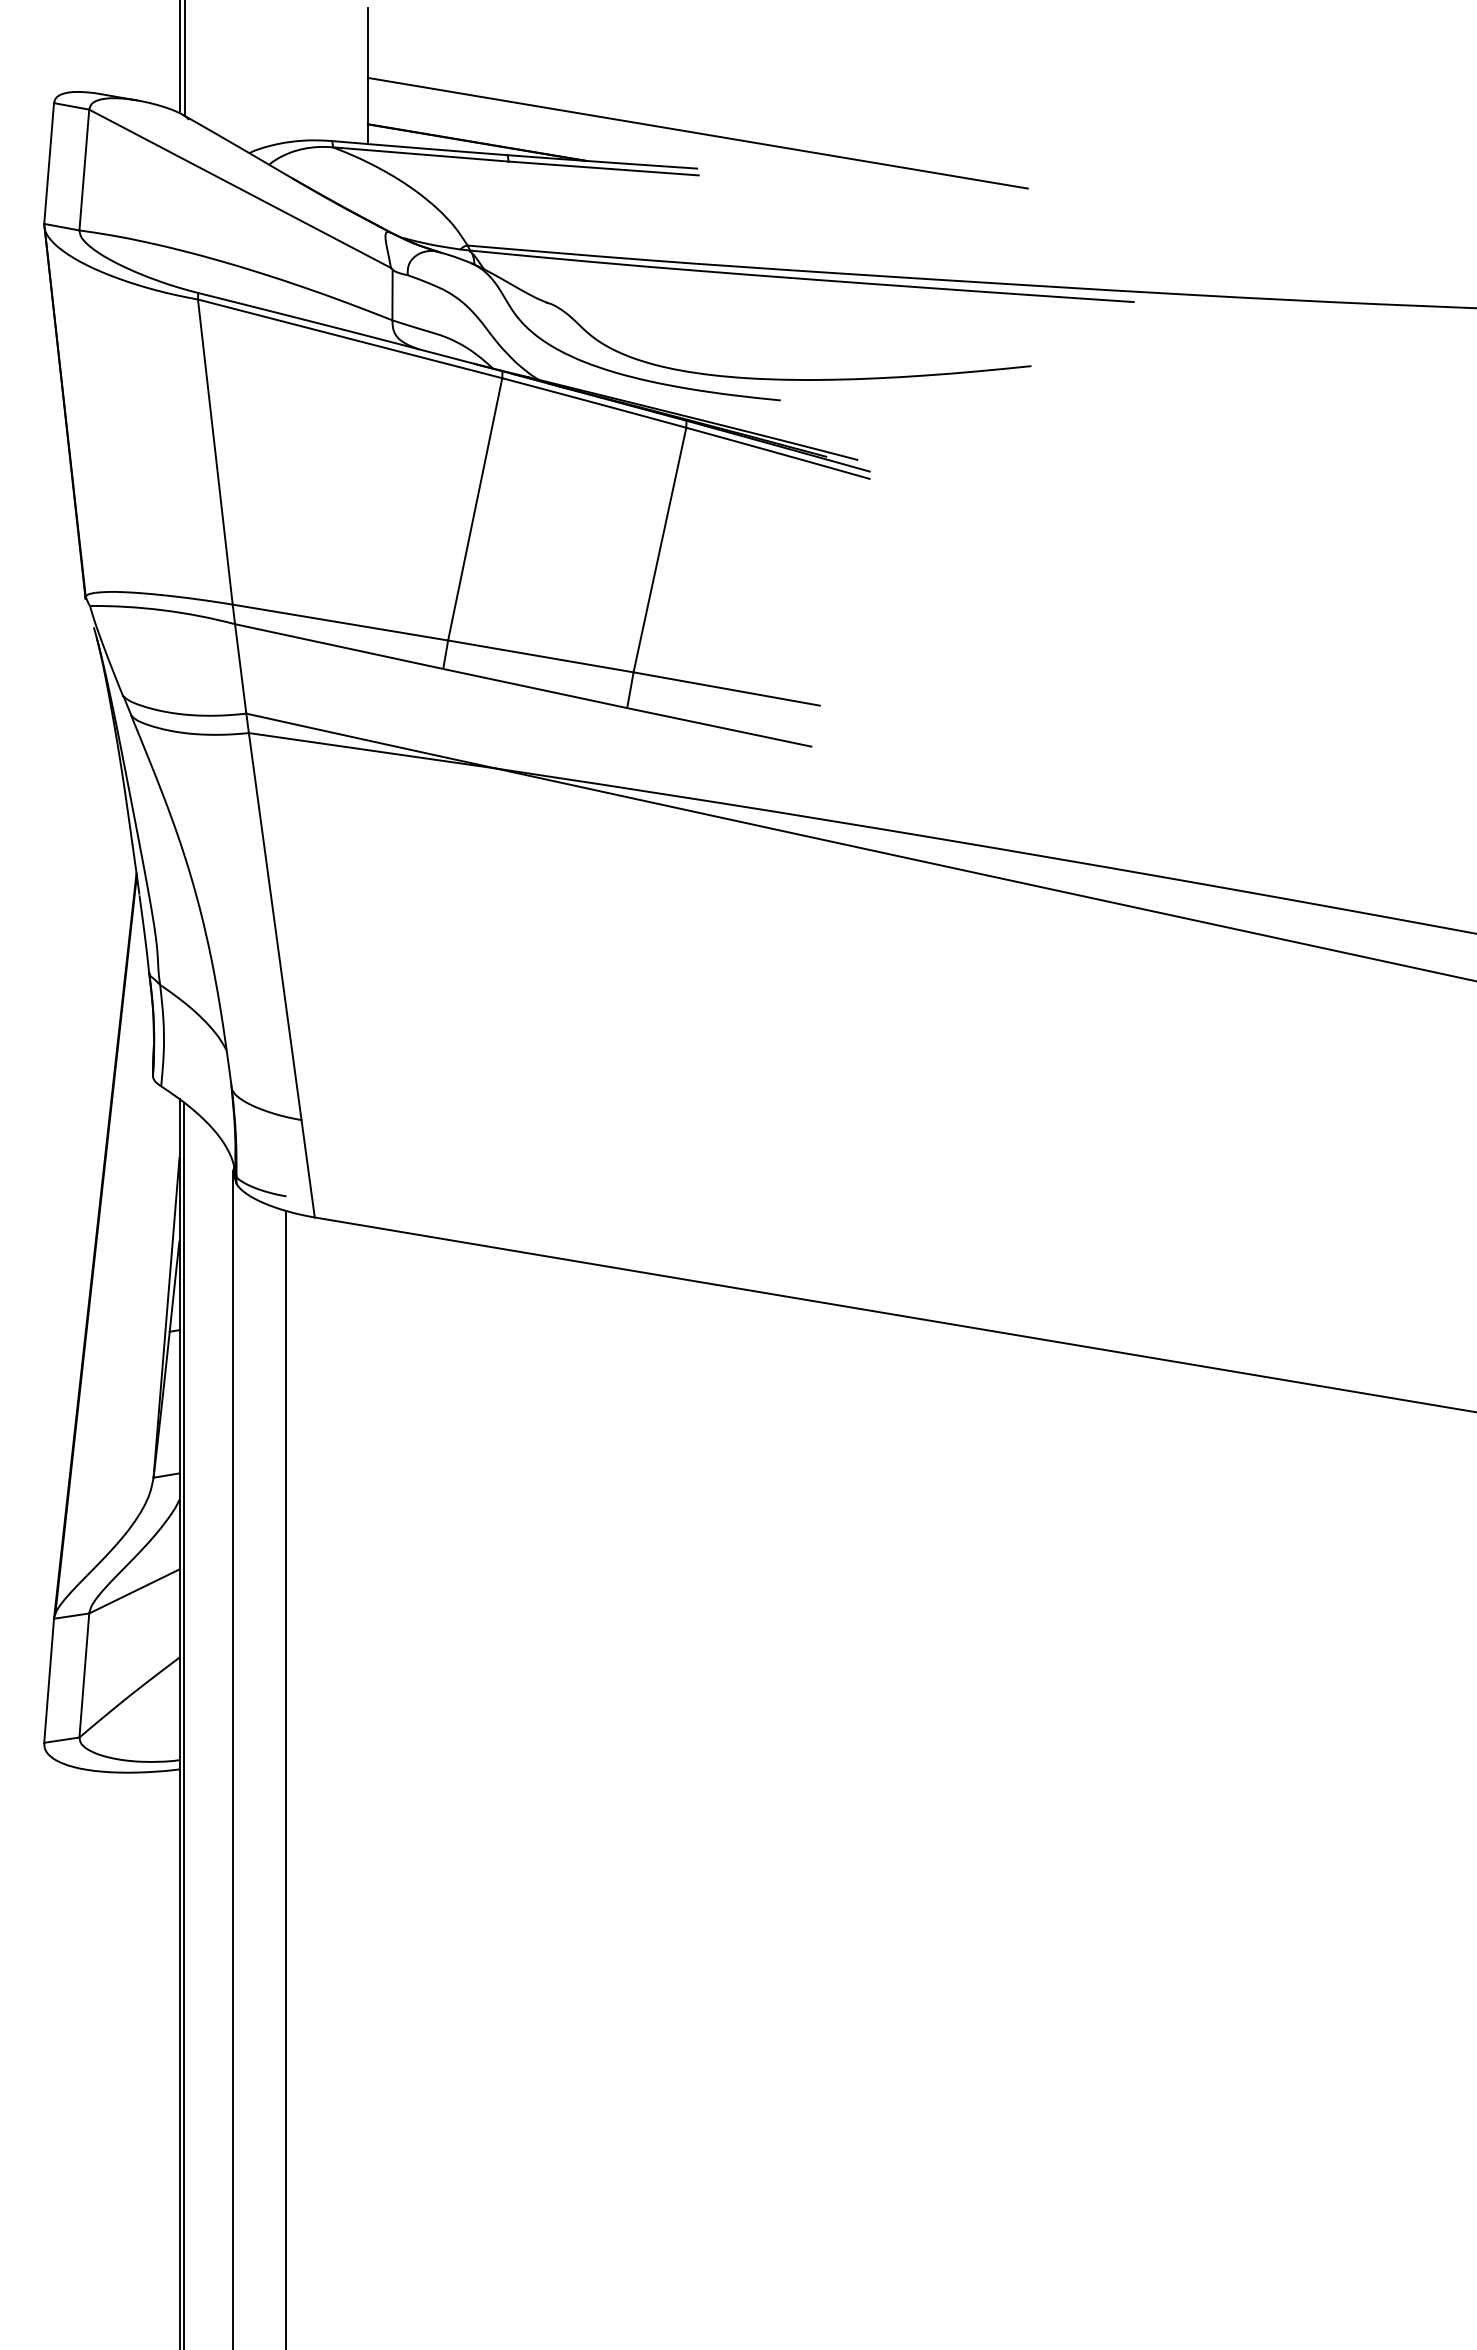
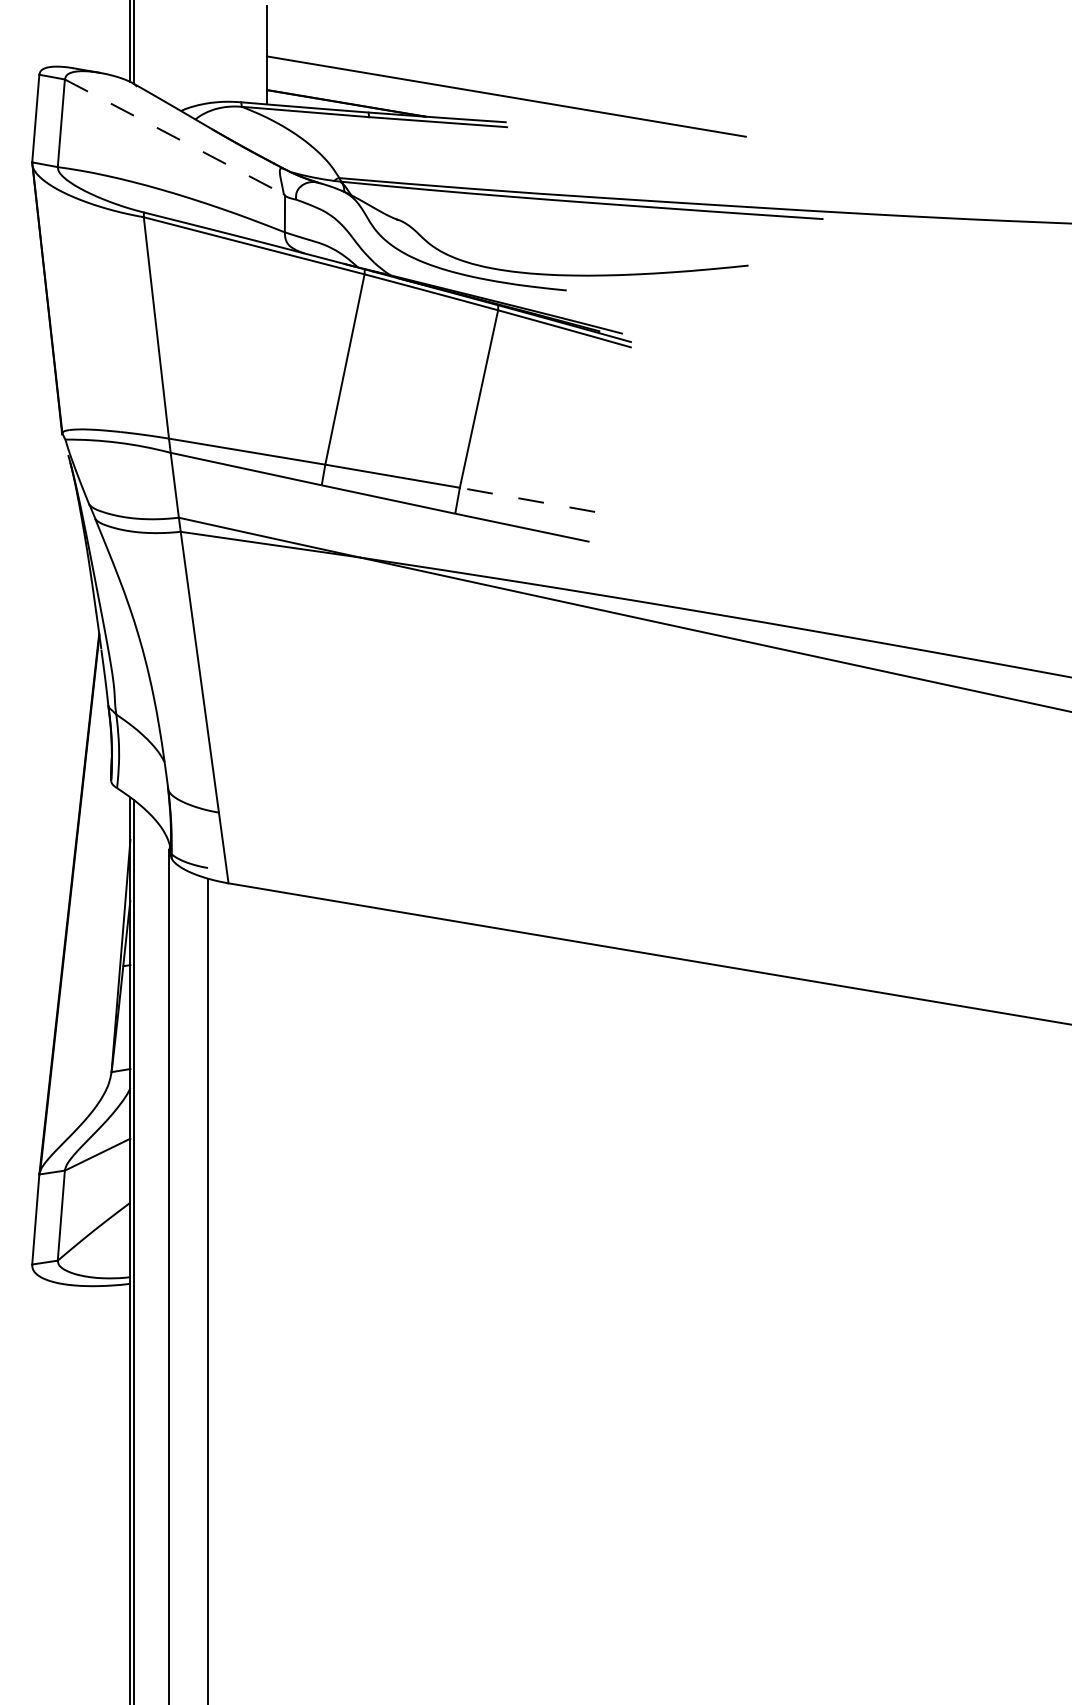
line: (240, 189) -> (174, 137), solid -> dashed
line: (726, 689) -> (527, 500), solid -> dashed

